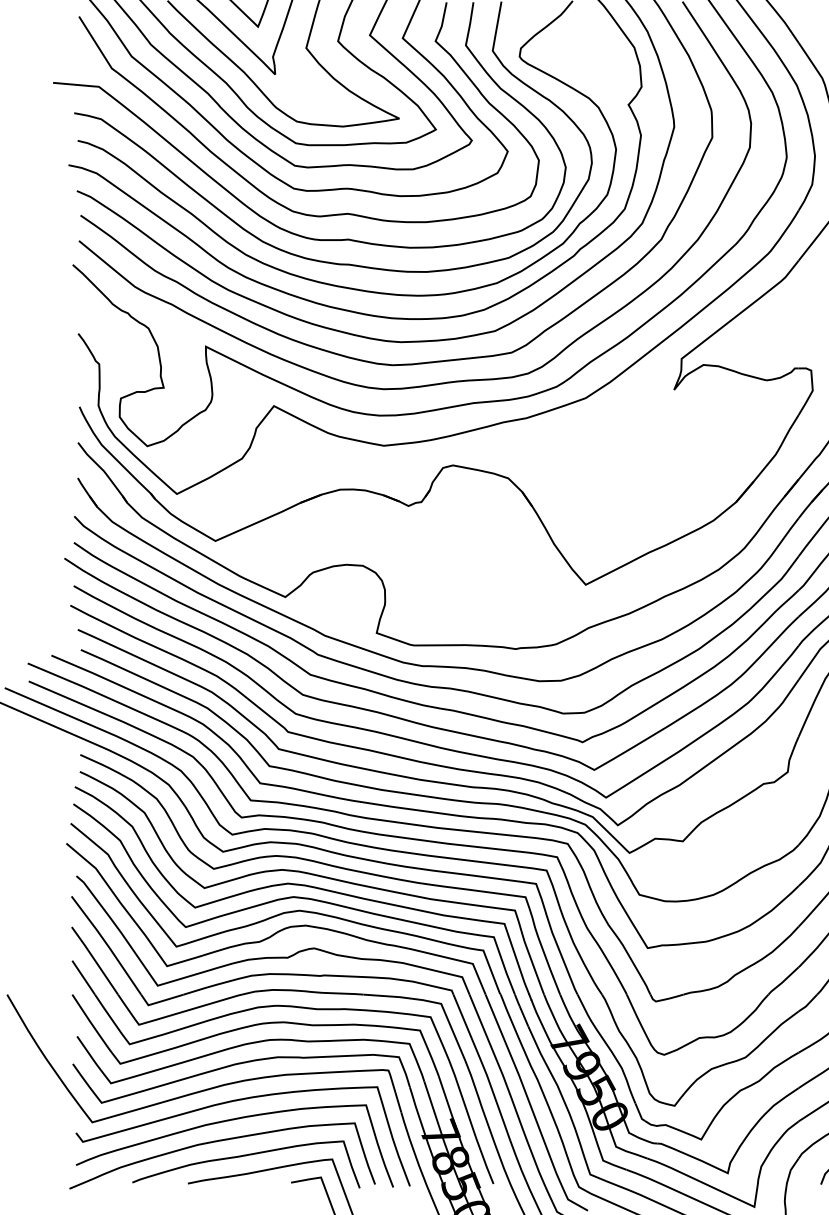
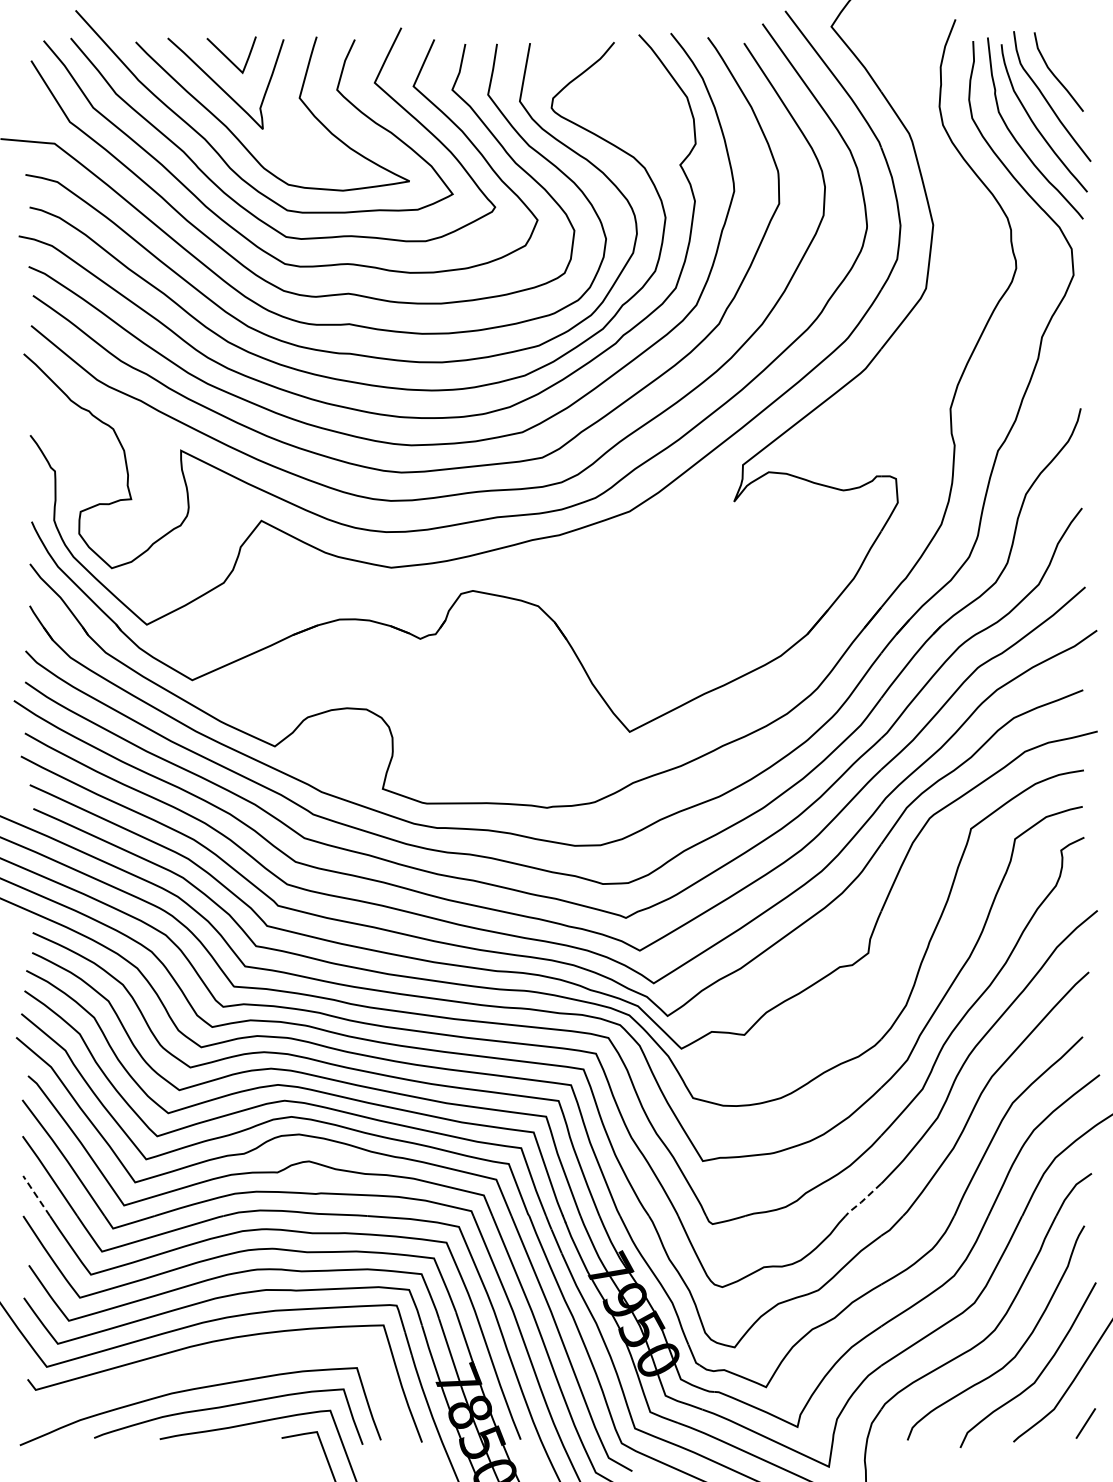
line: (83, 977) -> (36, 1195), solid -> dashed
line: (782, 982) -> (862, 1201), solid -> dashed
curve: (230, 1121) -> (209, 1365), removed

